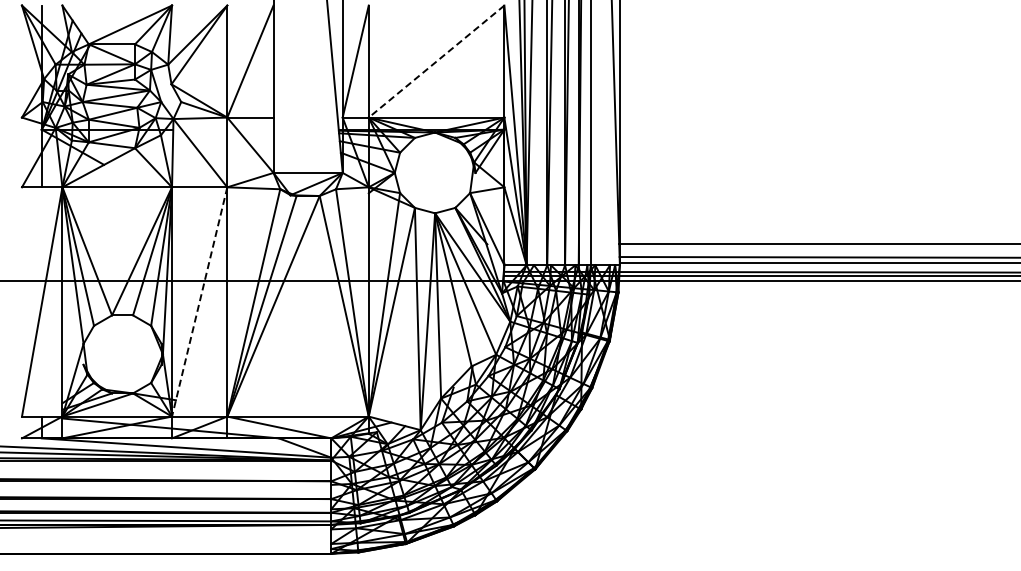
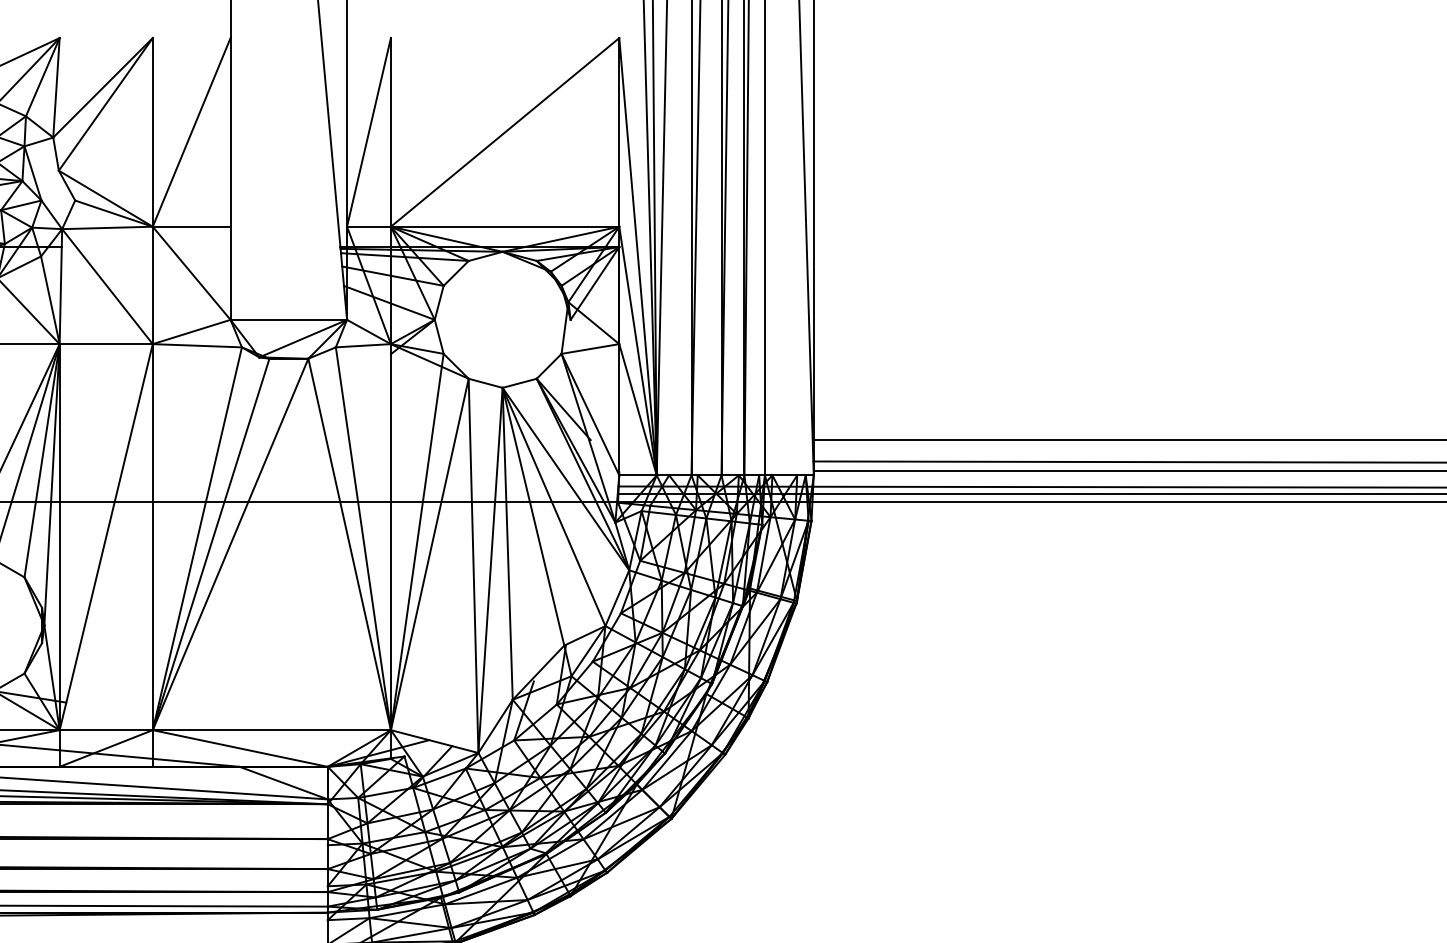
line: (436, 61) -> (504, 132), dashed -> solid
line: (199, 301) -> (105, 536), dashed -> solid

